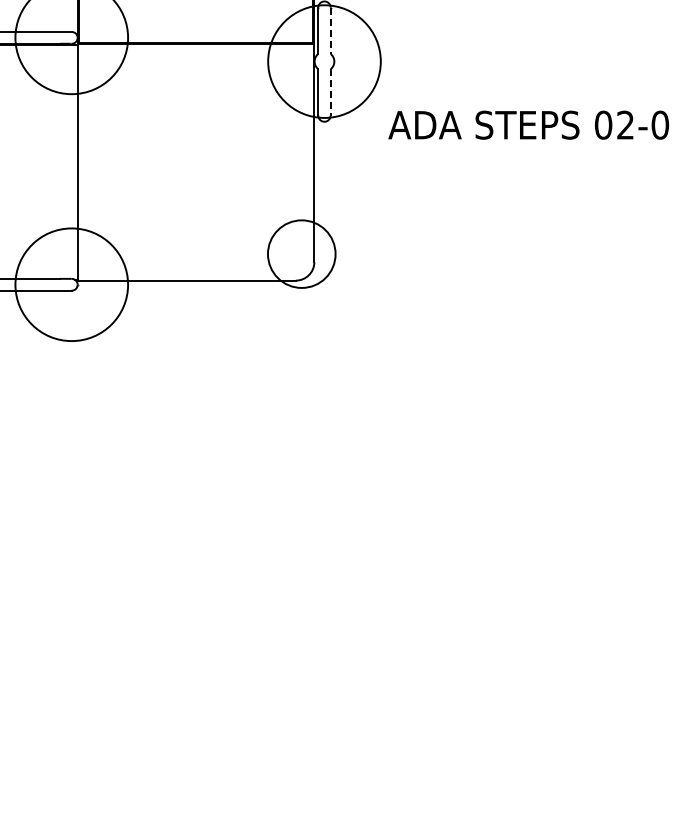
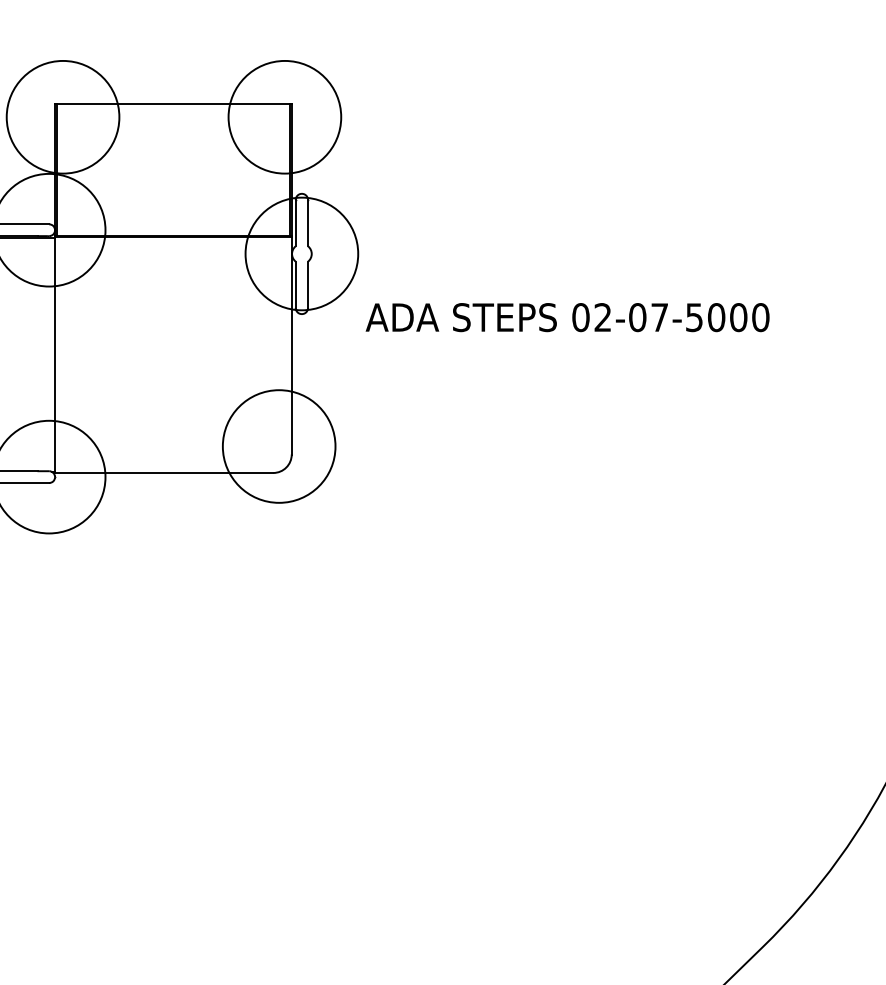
line: (331, 31) -> (308, 223), dashed -> solid
line: (331, 93) -> (308, 285), dashed -> solid
circle: (301, 254) -> (278, 446), size x1.67

